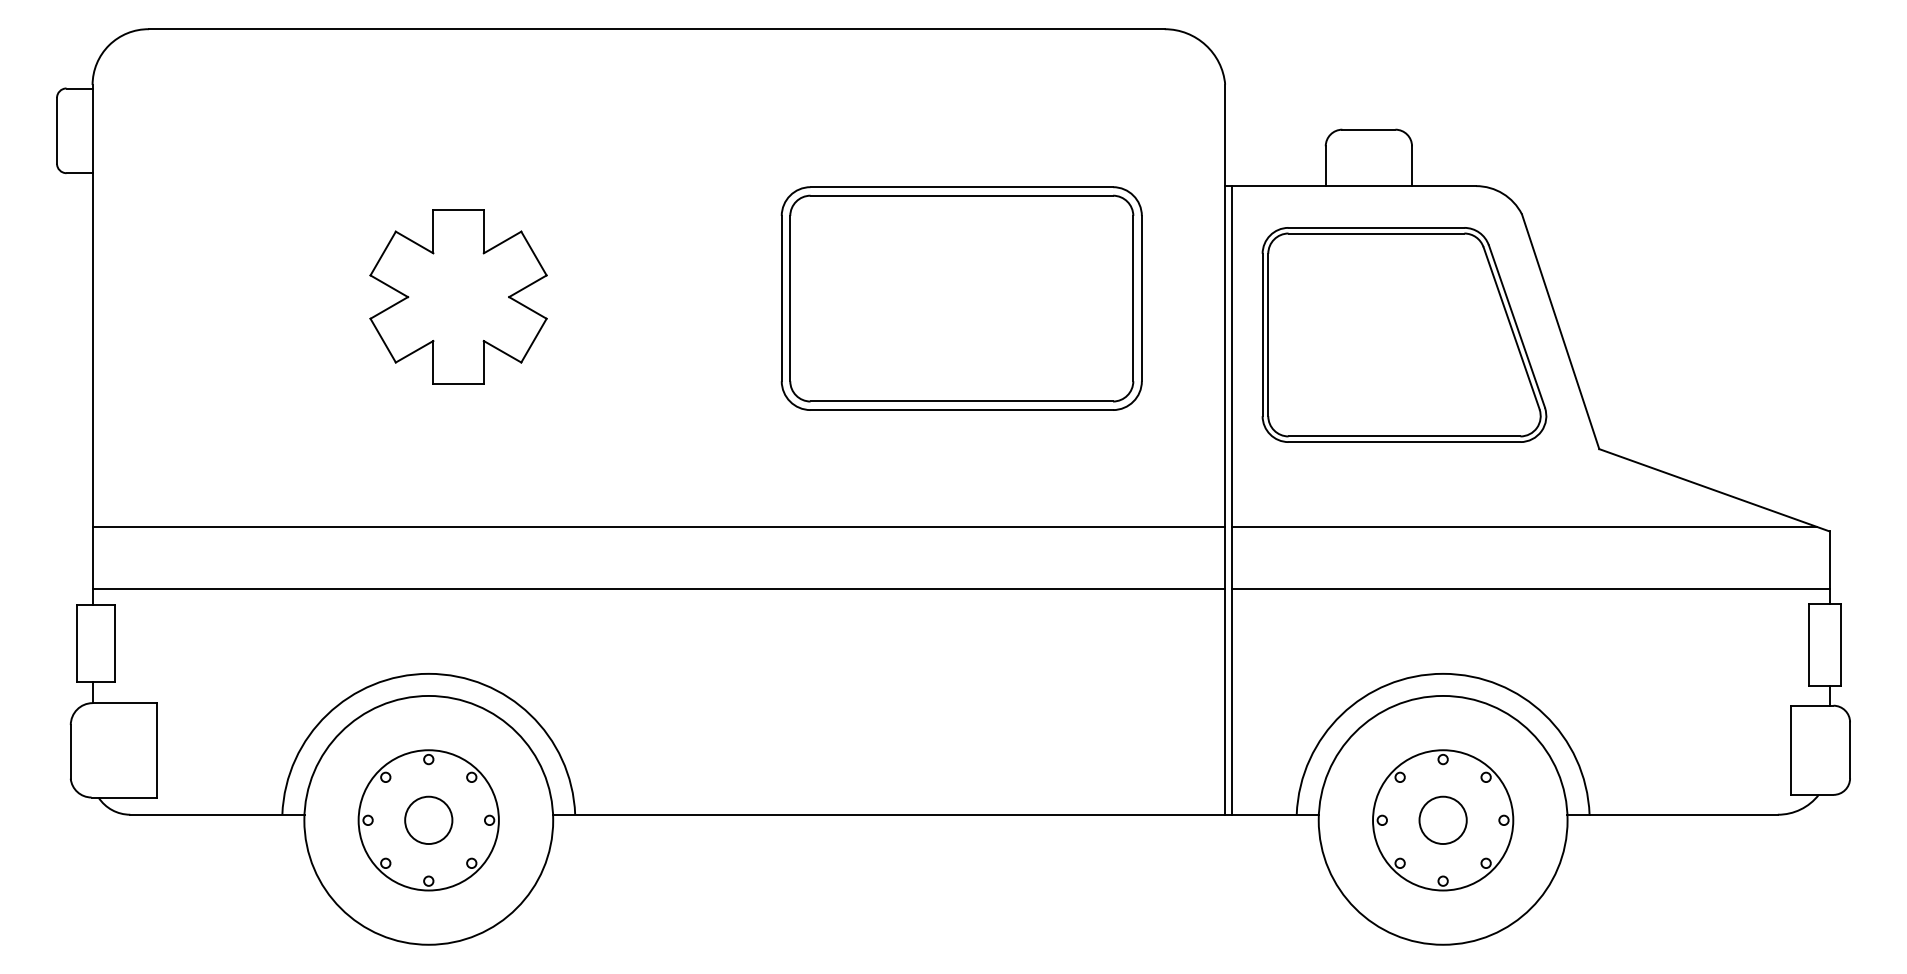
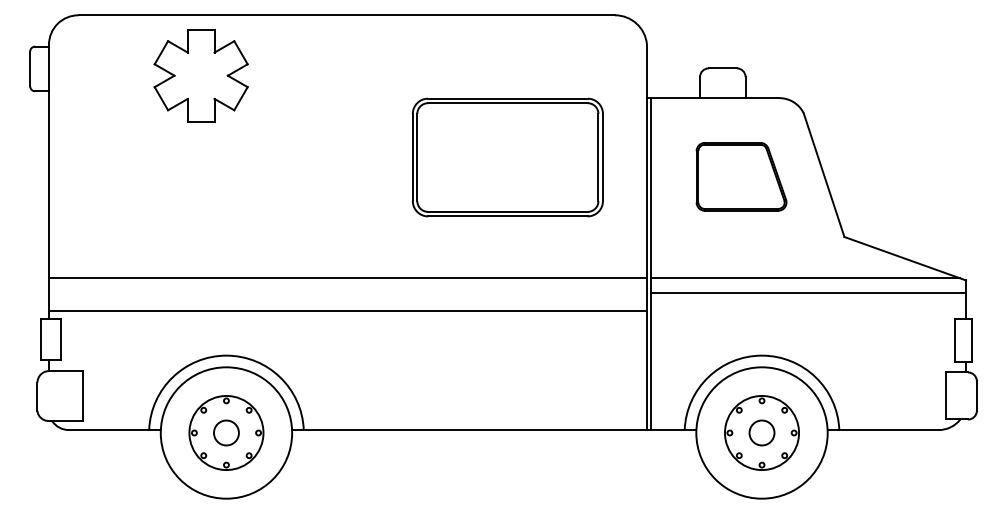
part: (457, 296) -> (200, 75), moved
part: (1404, 334) -> (741, 176), size x0.6
line: (1531, 588) -> (808, 292), moved

